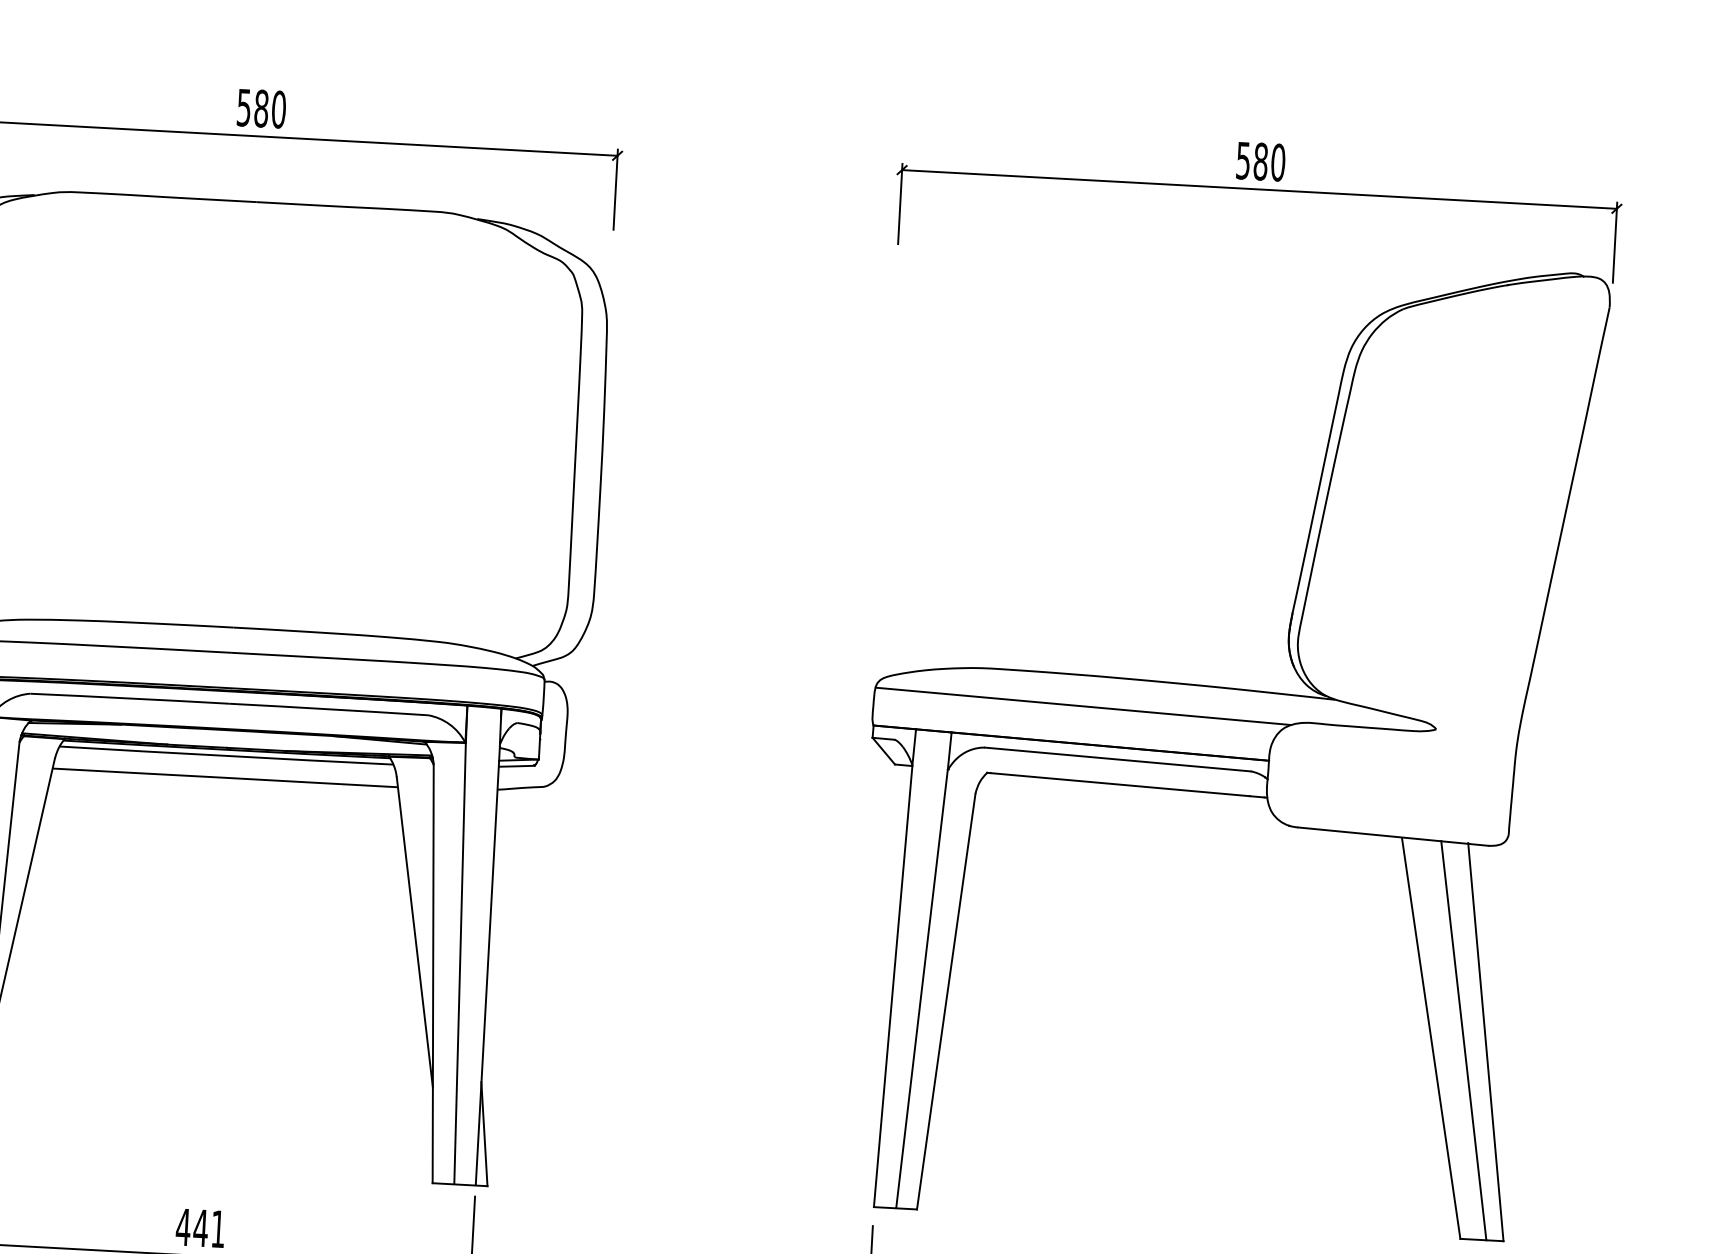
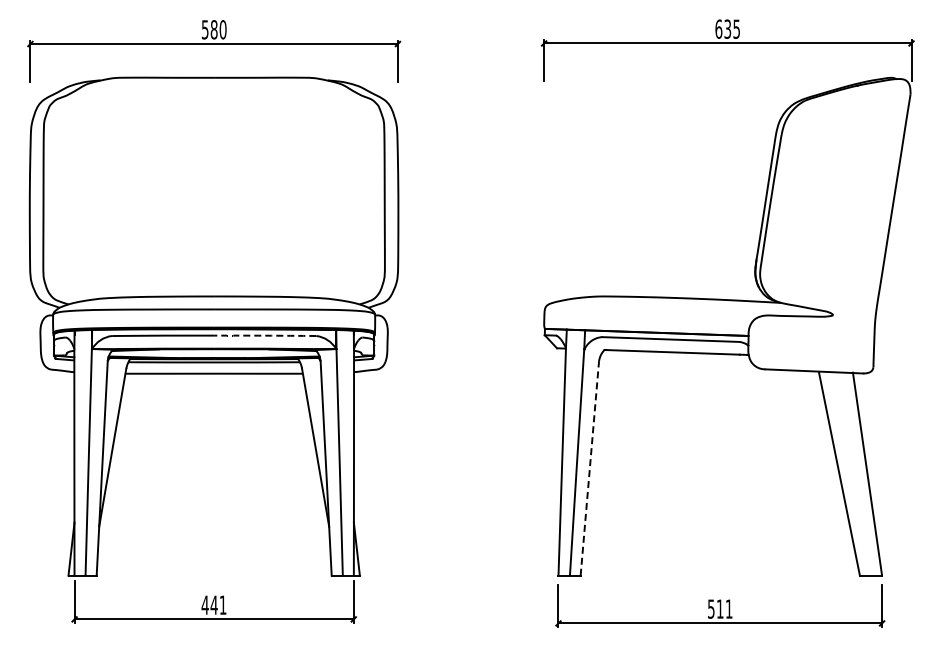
text: (1260, 160) -> (727, 28), 580 -> 635
line: (1082, 706) -> (651, 313), removed
arc: (329, 708) -> (265, 335), solid -> dashed
line: (945, 1001) -> (589, 468), solid -> dashed
line: (1464, 1039) -> (856, 473), removed

